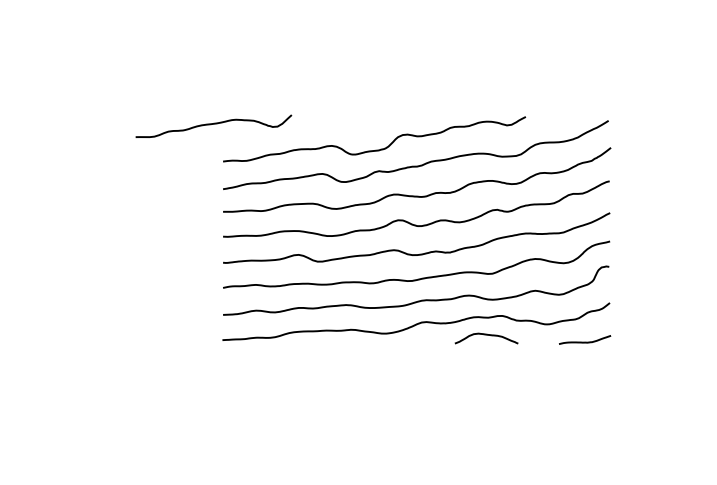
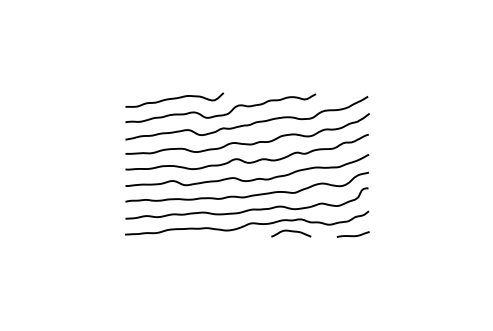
curve: (213, 125) -> (174, 99), moved

